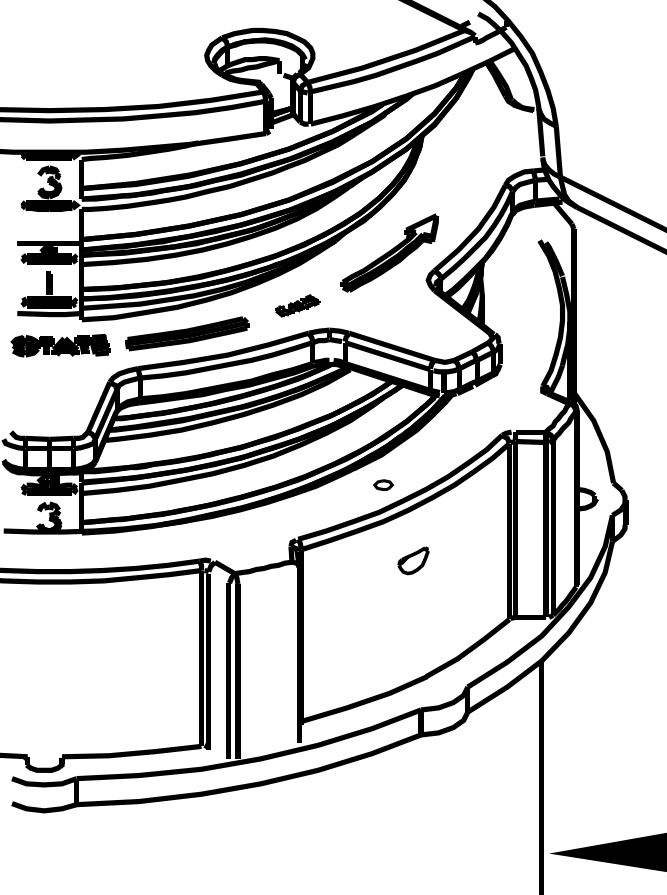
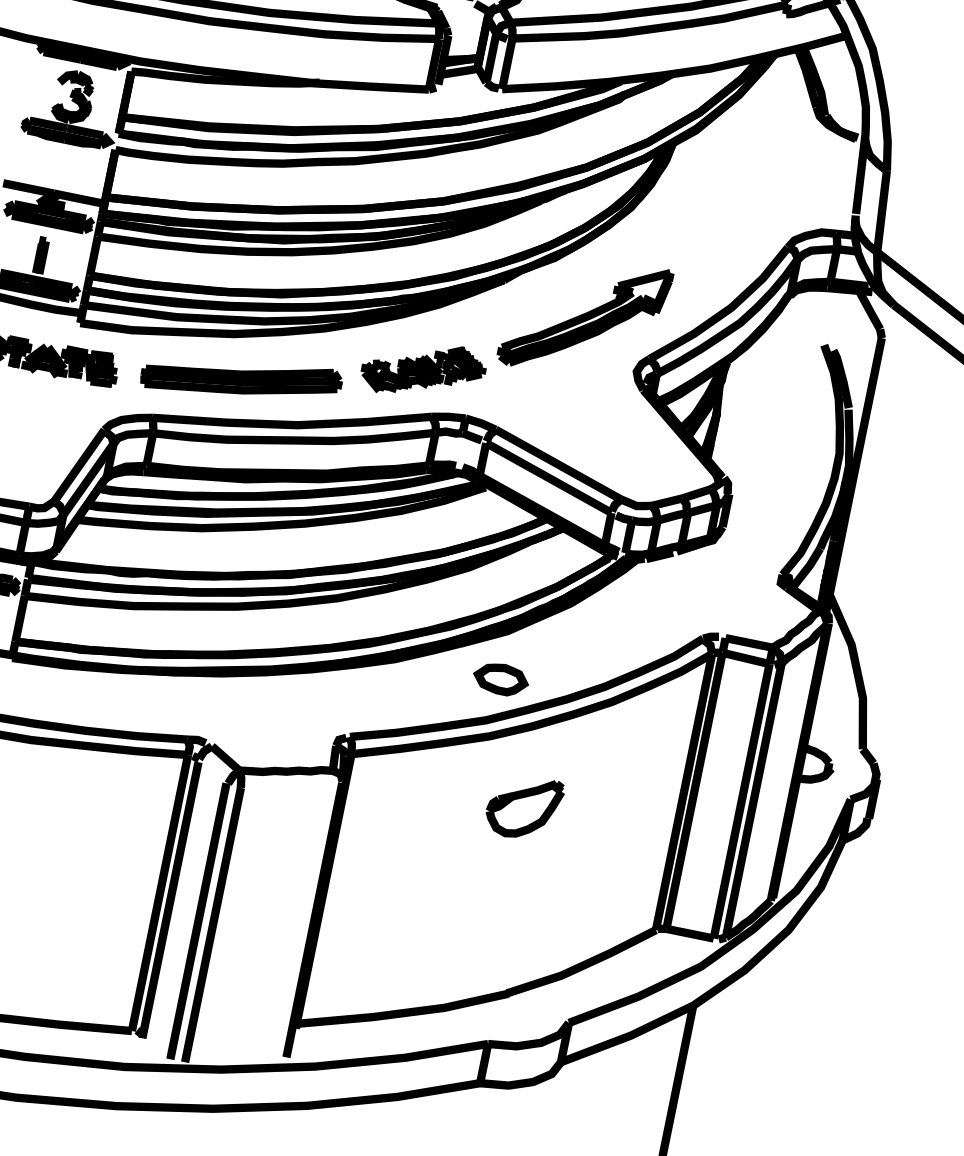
part: (297, 305) -> (423, 369), size x1.67
part: (383, 484) -> (501, 678), size x1.67
part: (413, 560) -> (524, 806), size x1.43

